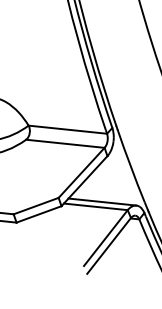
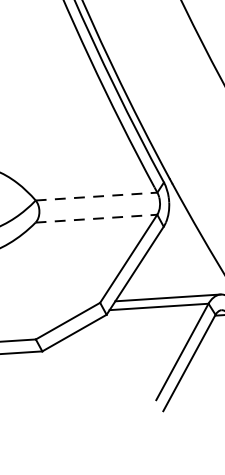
line: (68, 129) -> (97, 196), solid -> dashed
line: (65, 143) -> (96, 218), solid -> dashed

